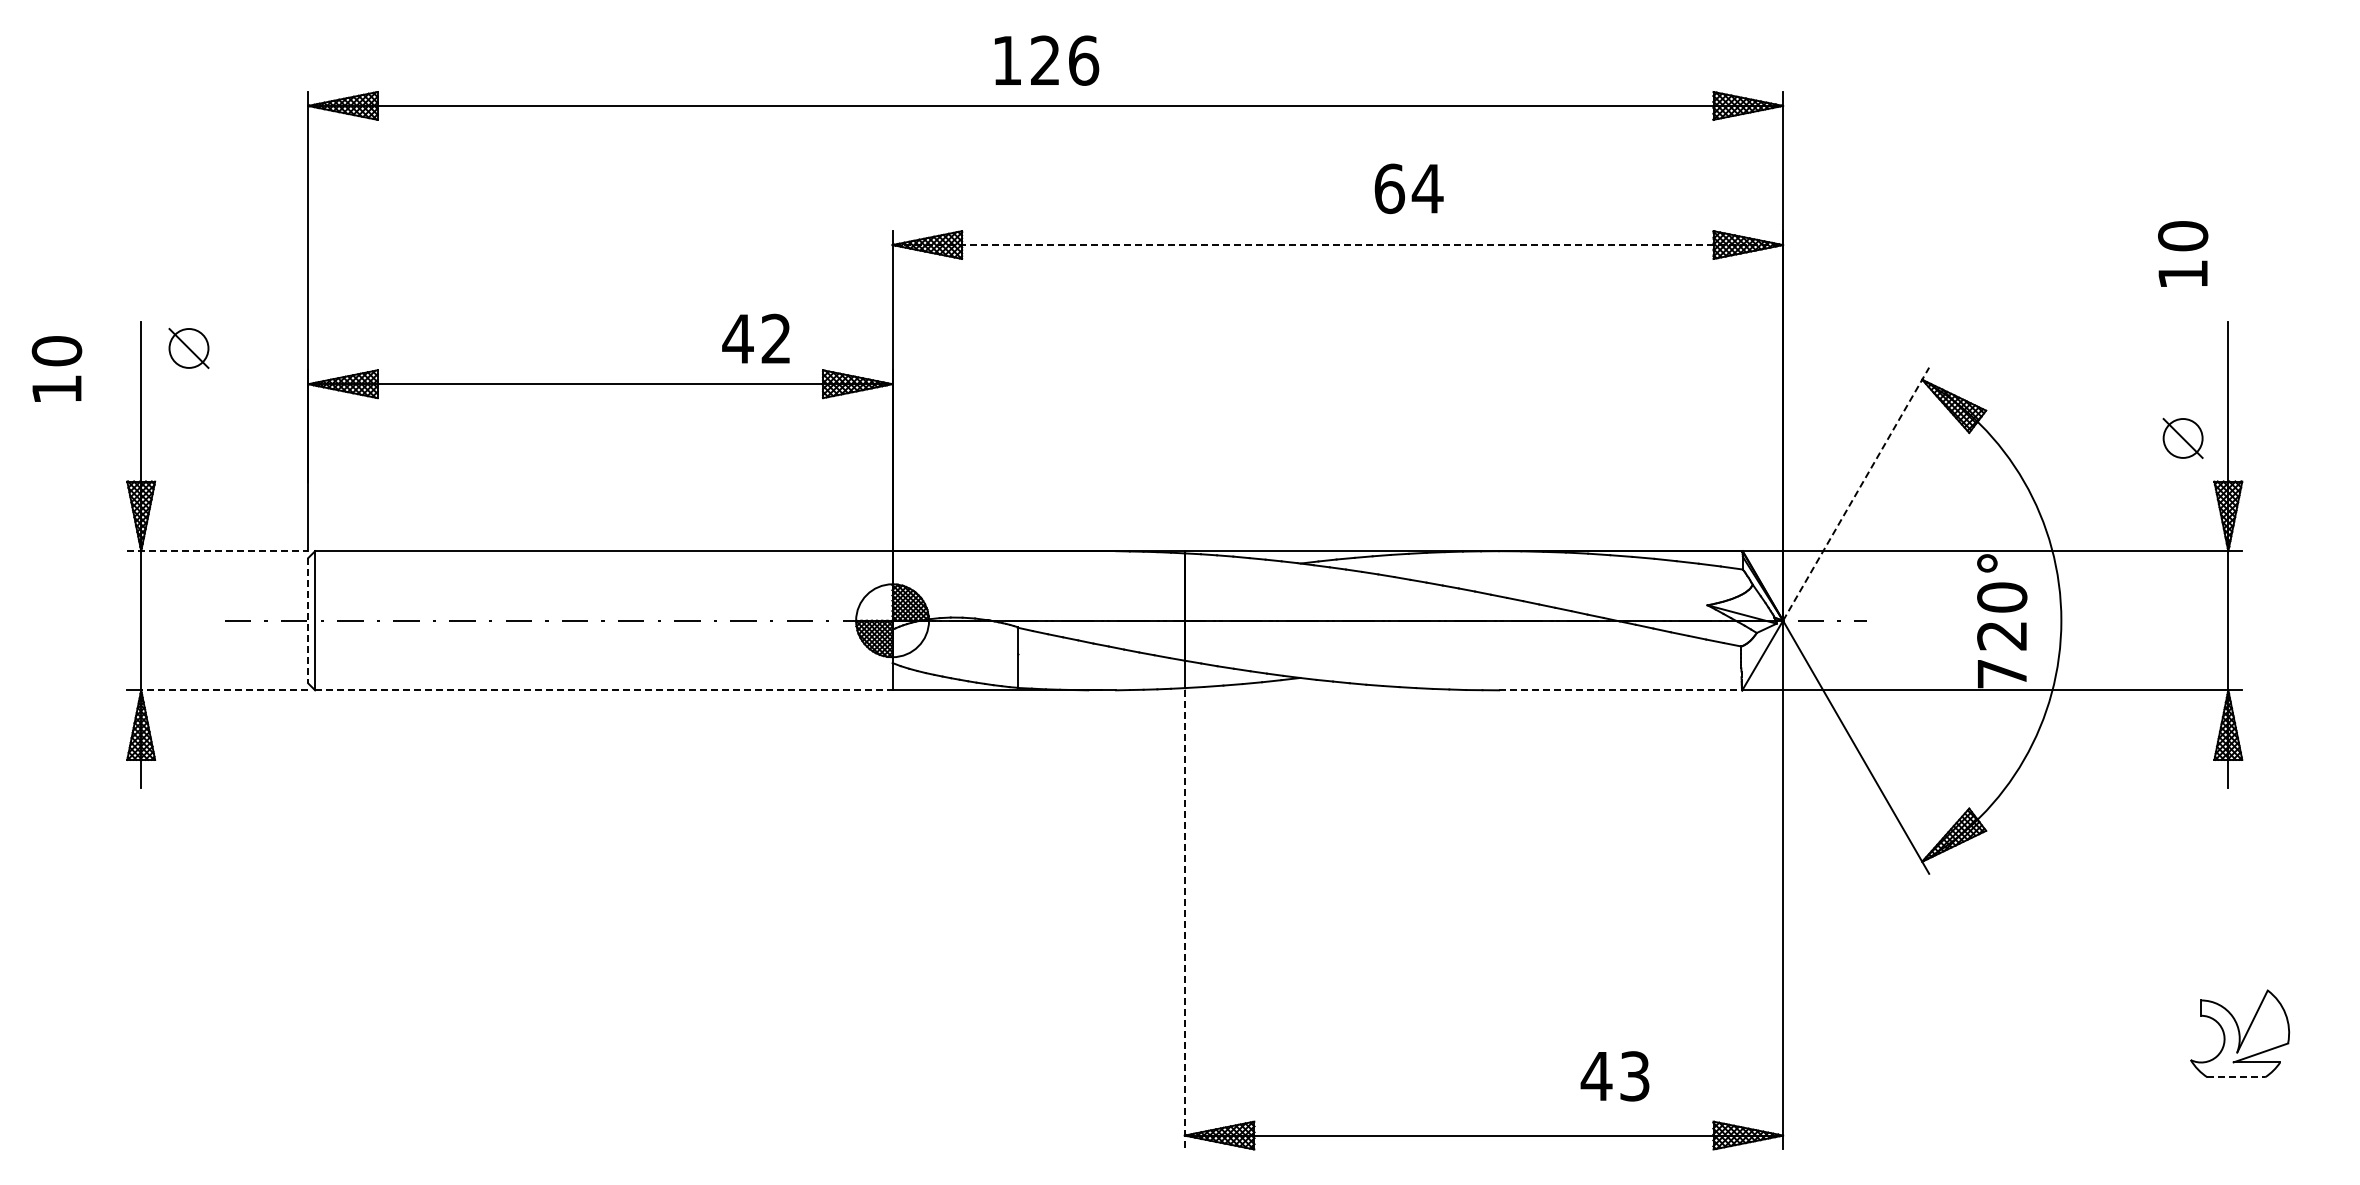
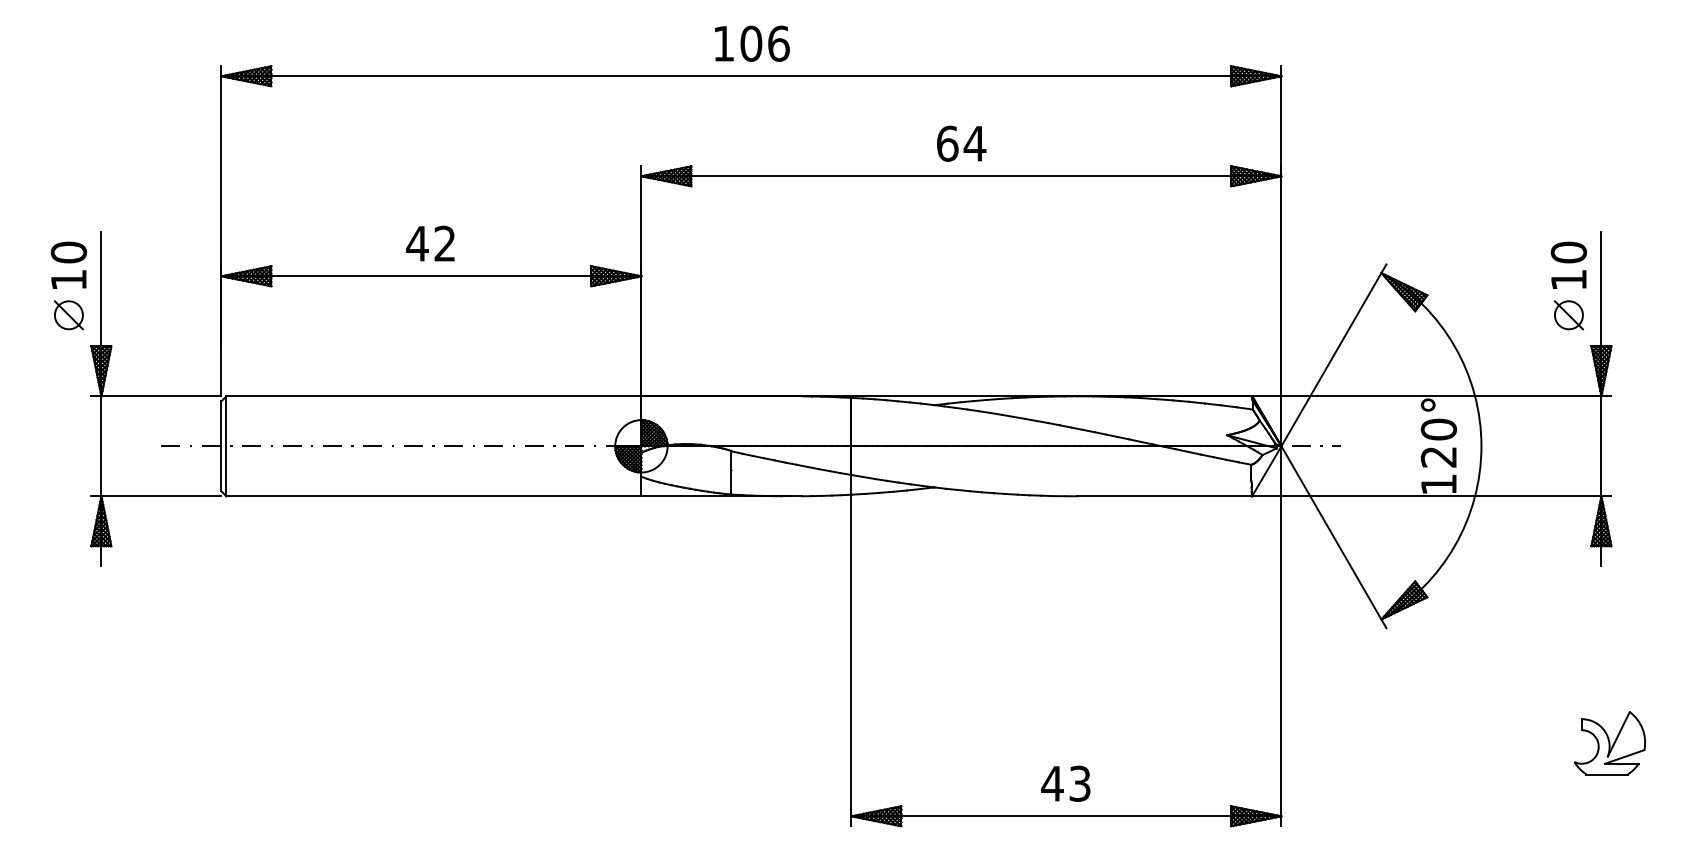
text: (1045, 60) -> (751, 43), 126 -> 106
text: (1408, 188) -> (961, 143), moved
line: (1338, 245) -> (961, 176), dashed -> solid
text: (2183, 253) -> (1569, 265), moved
text: (755, 338) -> (430, 243), moved
part: (188, 347) -> (68, 314), moved
text: (56, 368) -> (68, 265), moved
line: (1856, 493) -> (1334, 354), dashed -> solid
line: (218, 551) -> (156, 396), dashed -> solid
line: (308, 620) -> (221, 446), dashed -> solid
text: (2002, 674) -> (1439, 484), 720° -> 120°
line: (224, 690) -> (161, 496), dashed -> solid
line: (603, 690) -> (433, 496), dashed -> solid
line: (1620, 690) -> (1164, 496), dashed -> solid
line: (1184, 919) -> (851, 661), dashed -> solid
text: (1614, 1076) -> (1065, 783), moved
line: (2236, 1077) -> (1607, 774), dashed -> solid

